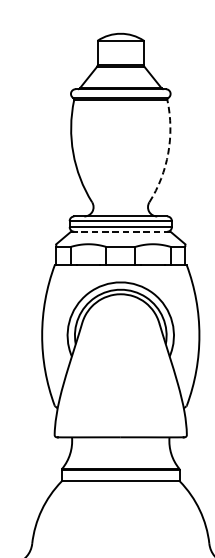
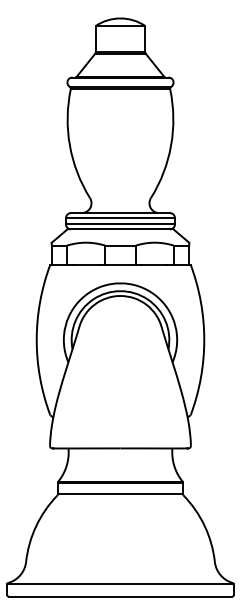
arc: (168, 153) -> (171, 145), dashed -> solid
line: (120, 231) -> (120, 229), dashed -> solid

